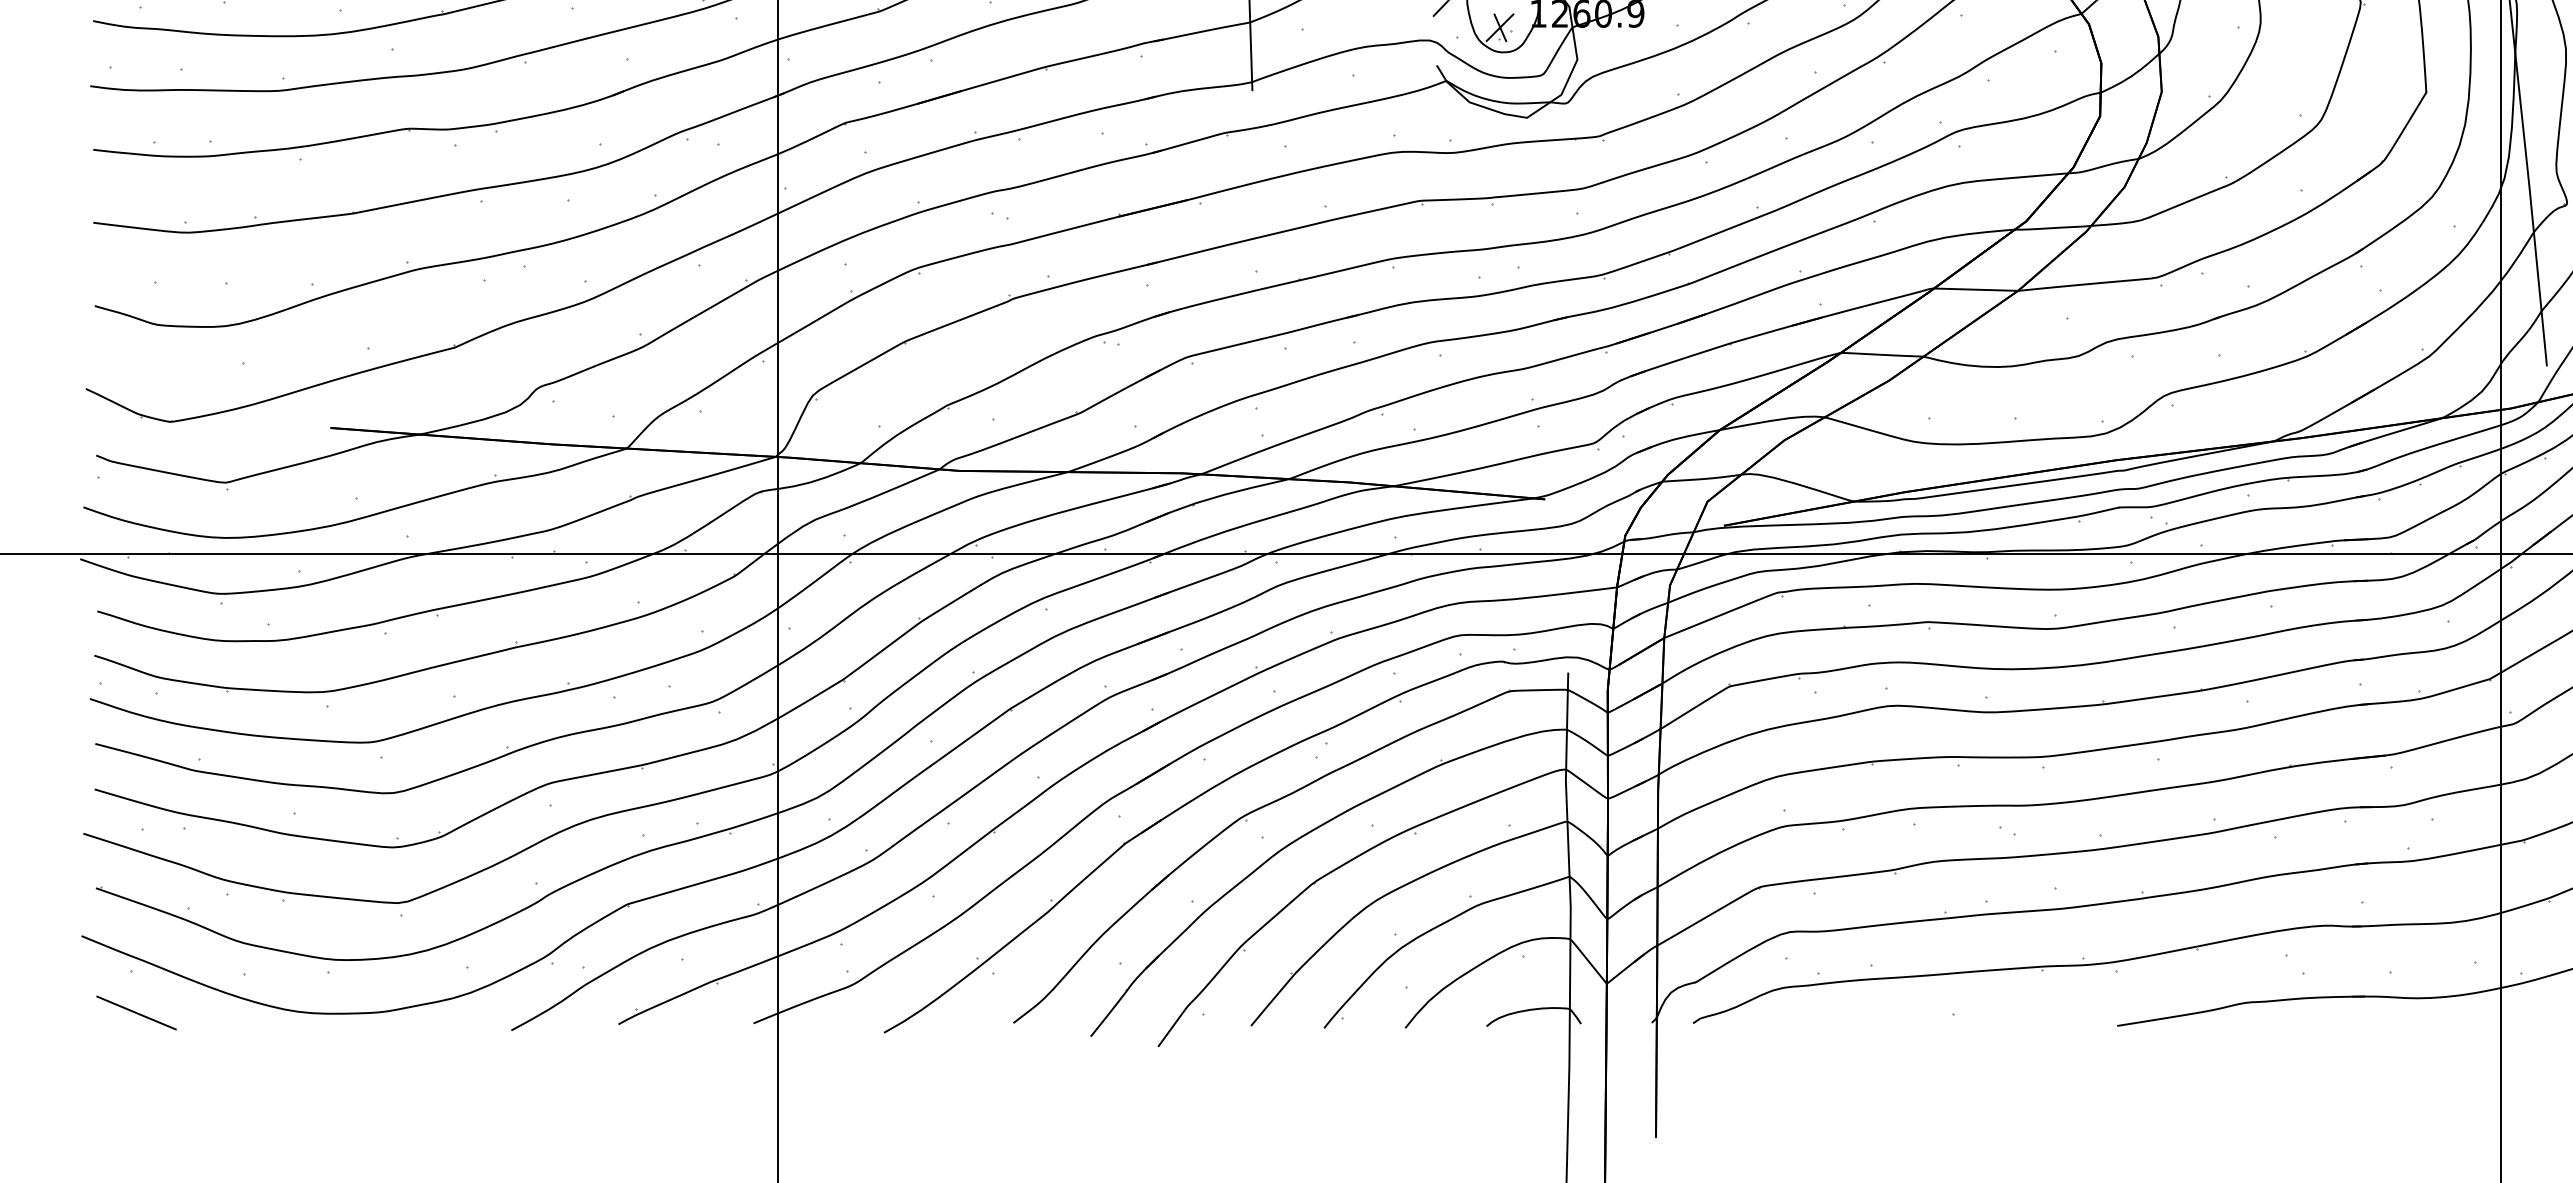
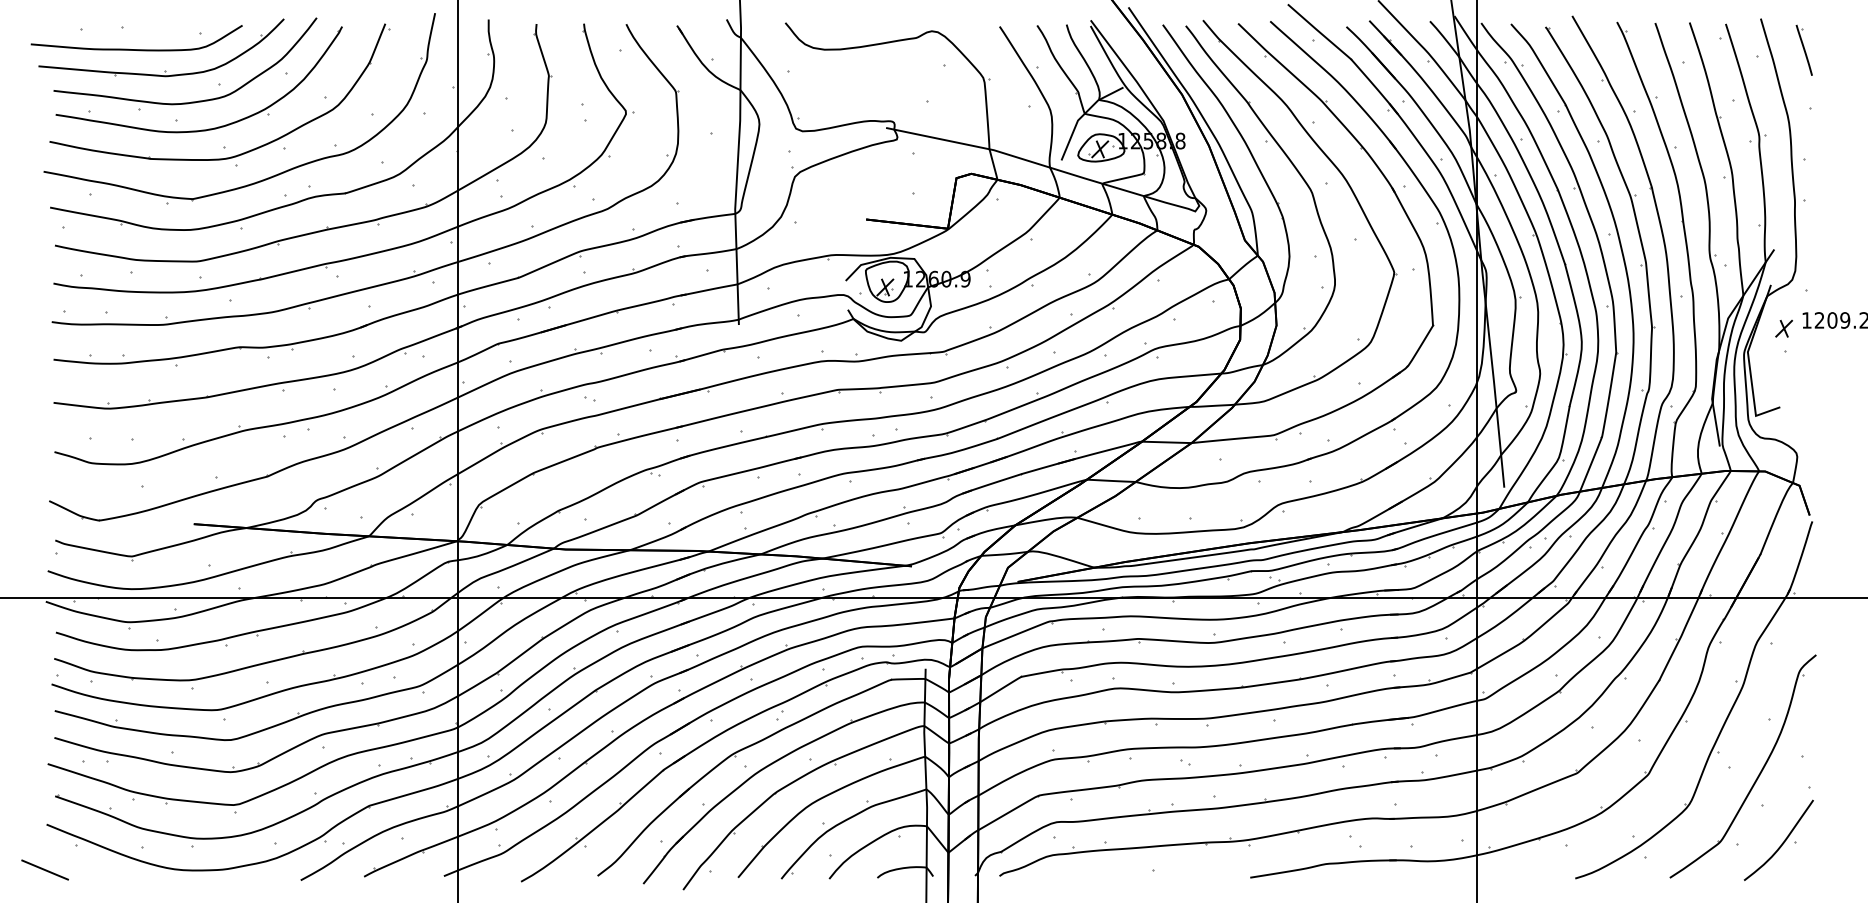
line: (135, 1012) -> (44, 869), moved

